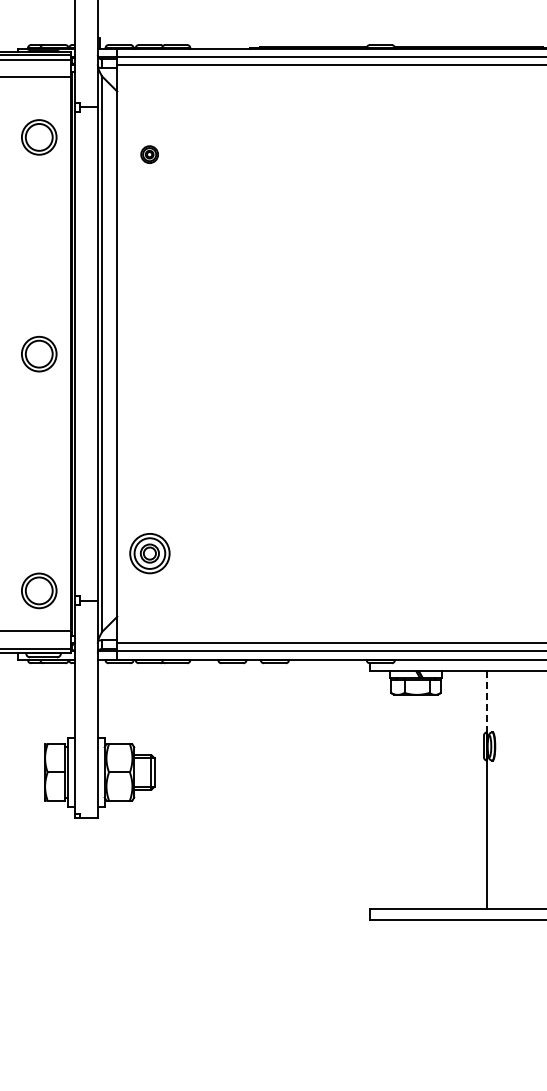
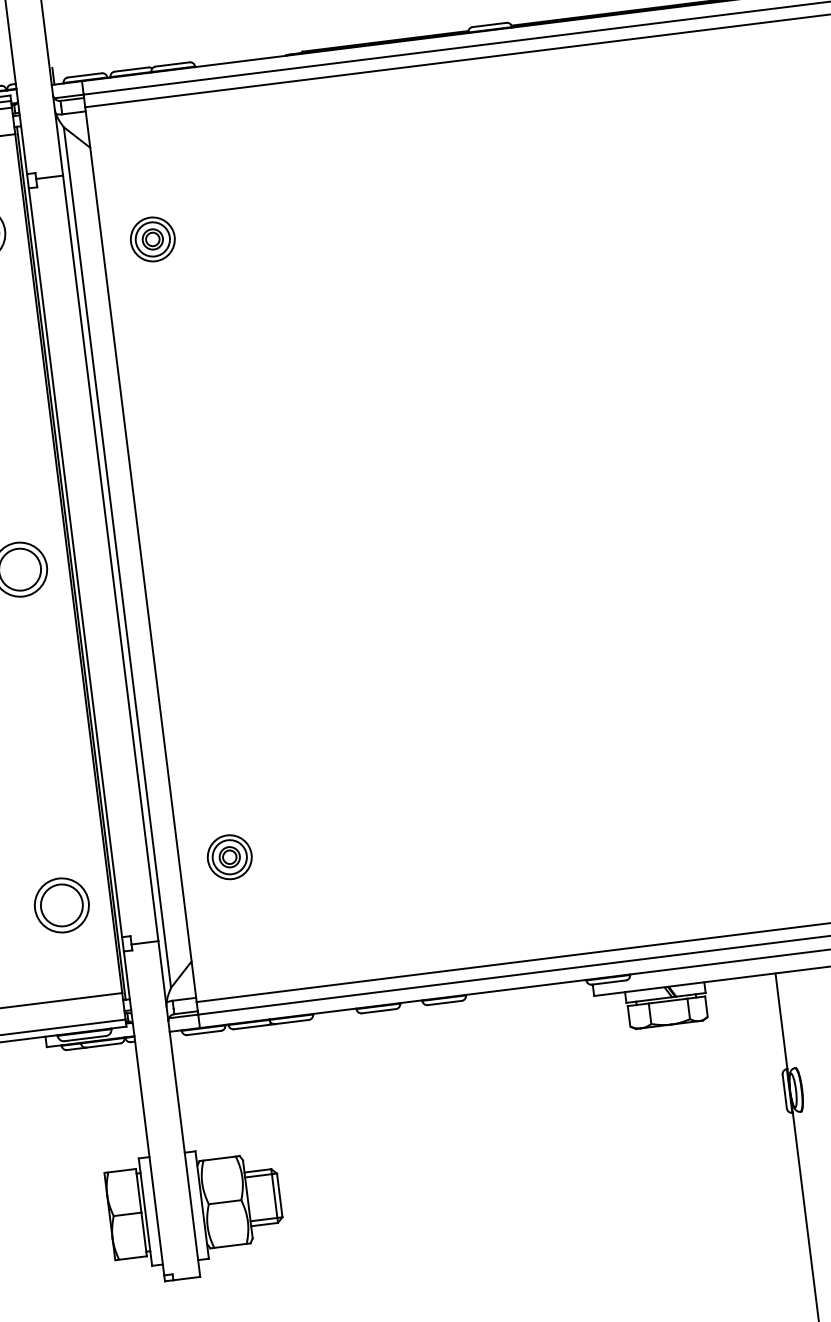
part: (149, 154) -> (152, 239), size x1.67
part: (149, 553) -> (229, 857), size x0.71
part: (39, 590) -> (62, 904), moved
line: (487, 701) -> (781, 1021), dashed -> solid

